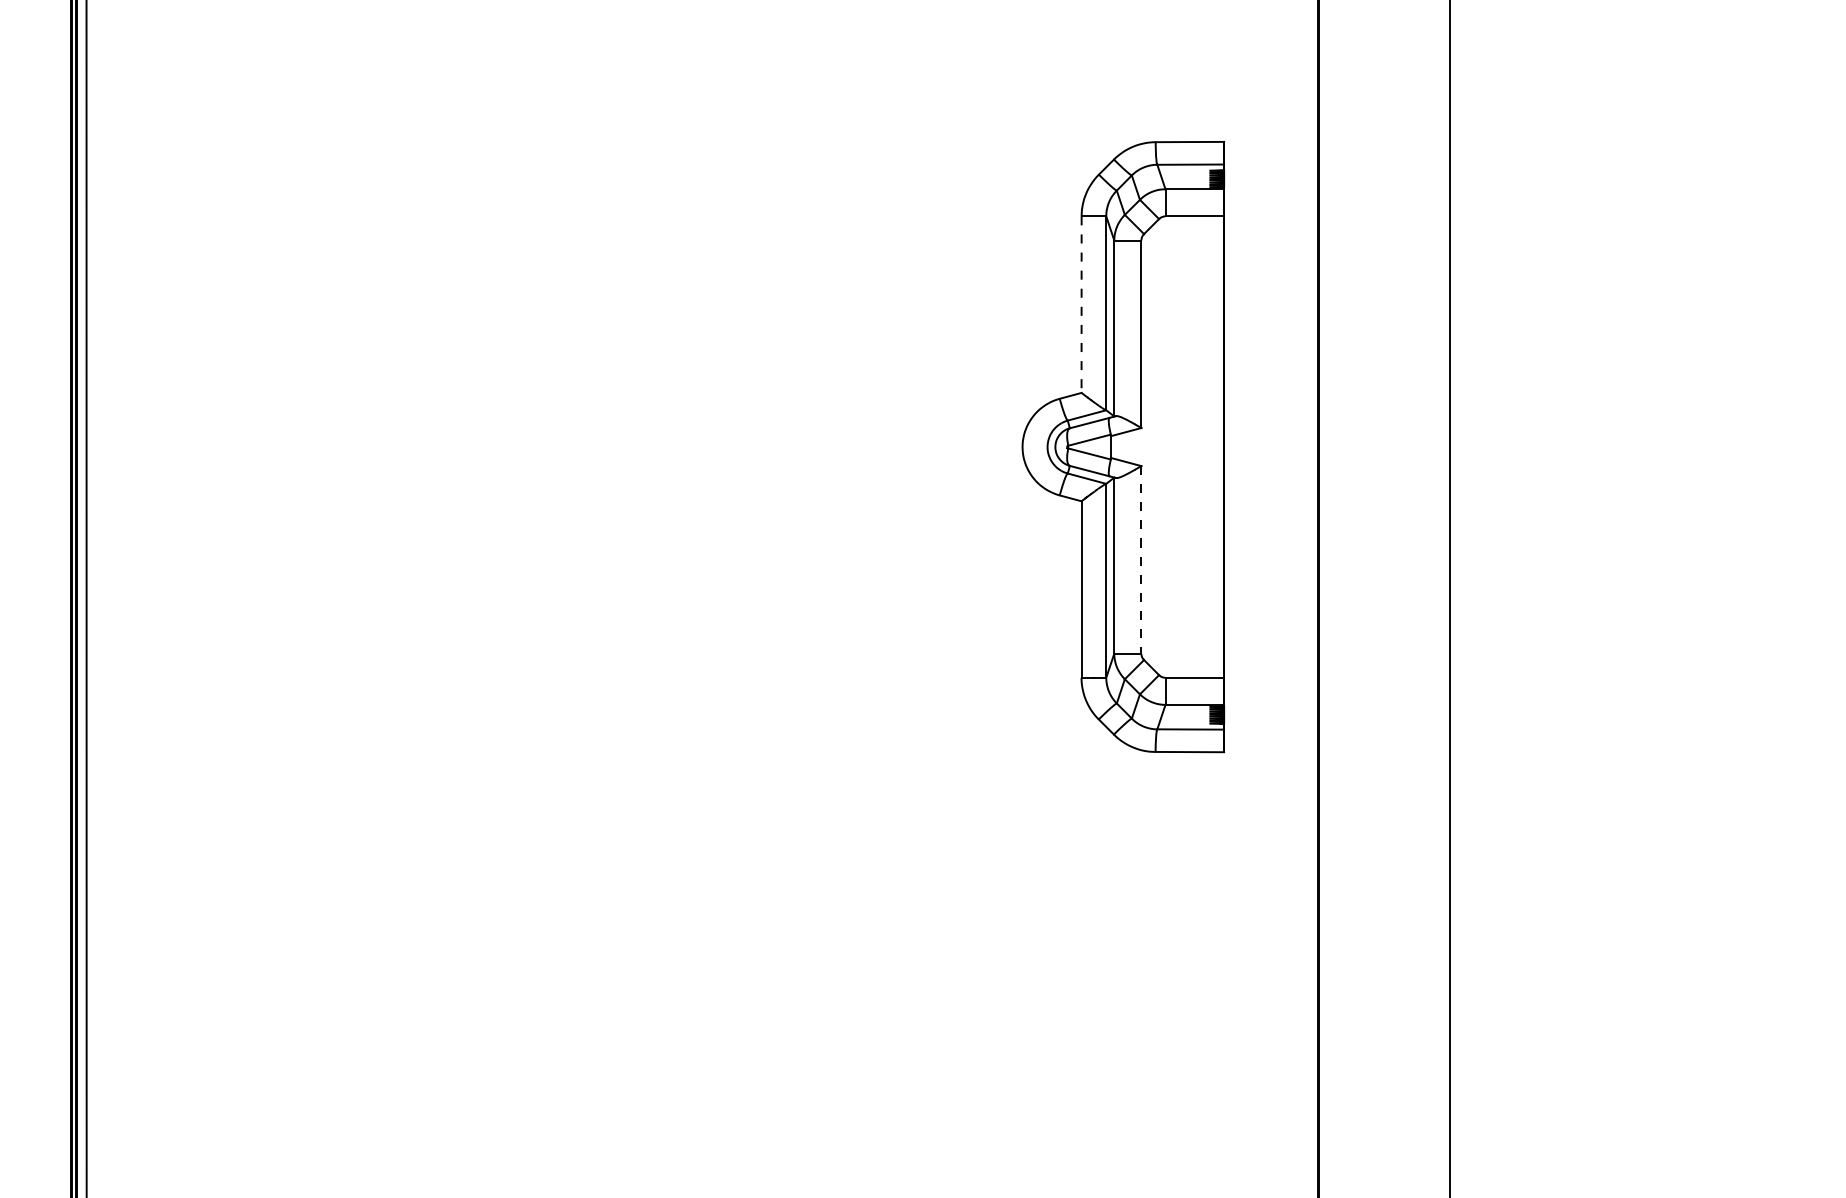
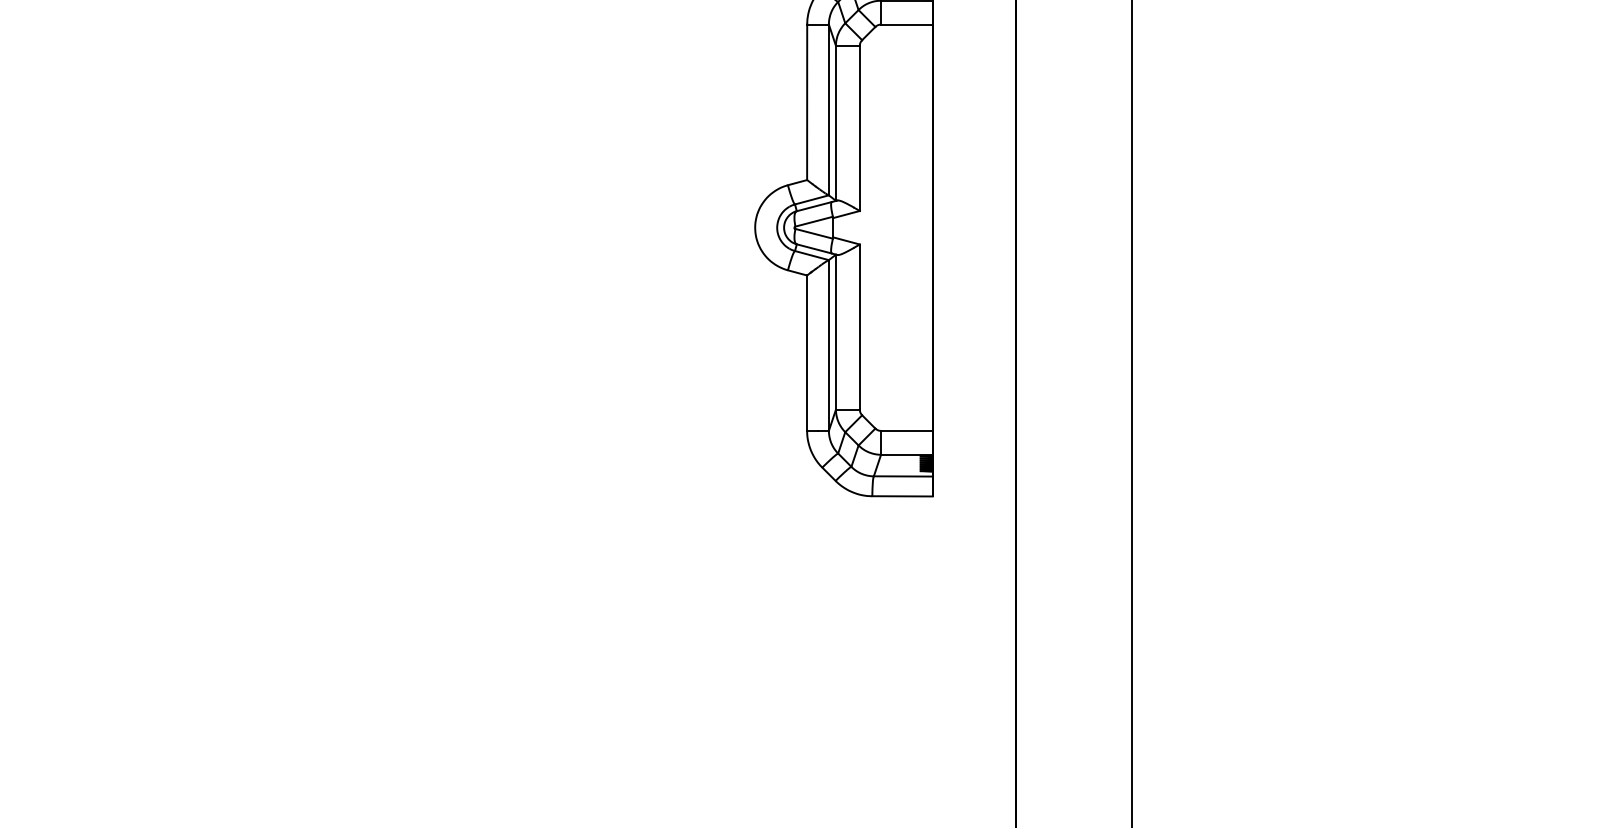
line: (1081, 305) -> (807, 103), dashed -> solid
line: (1141, 559) -> (859, 326), dashed -> solid

